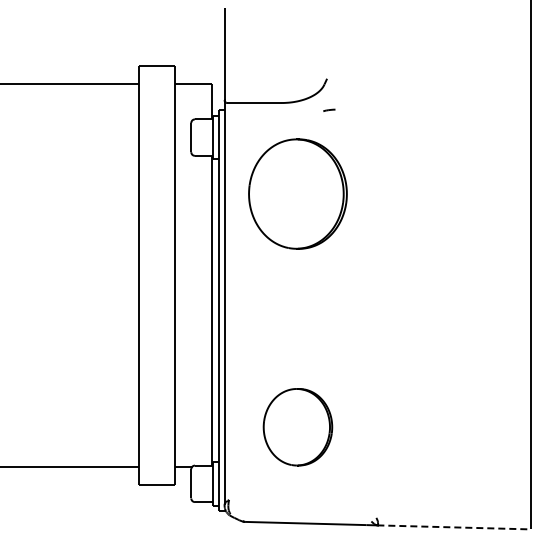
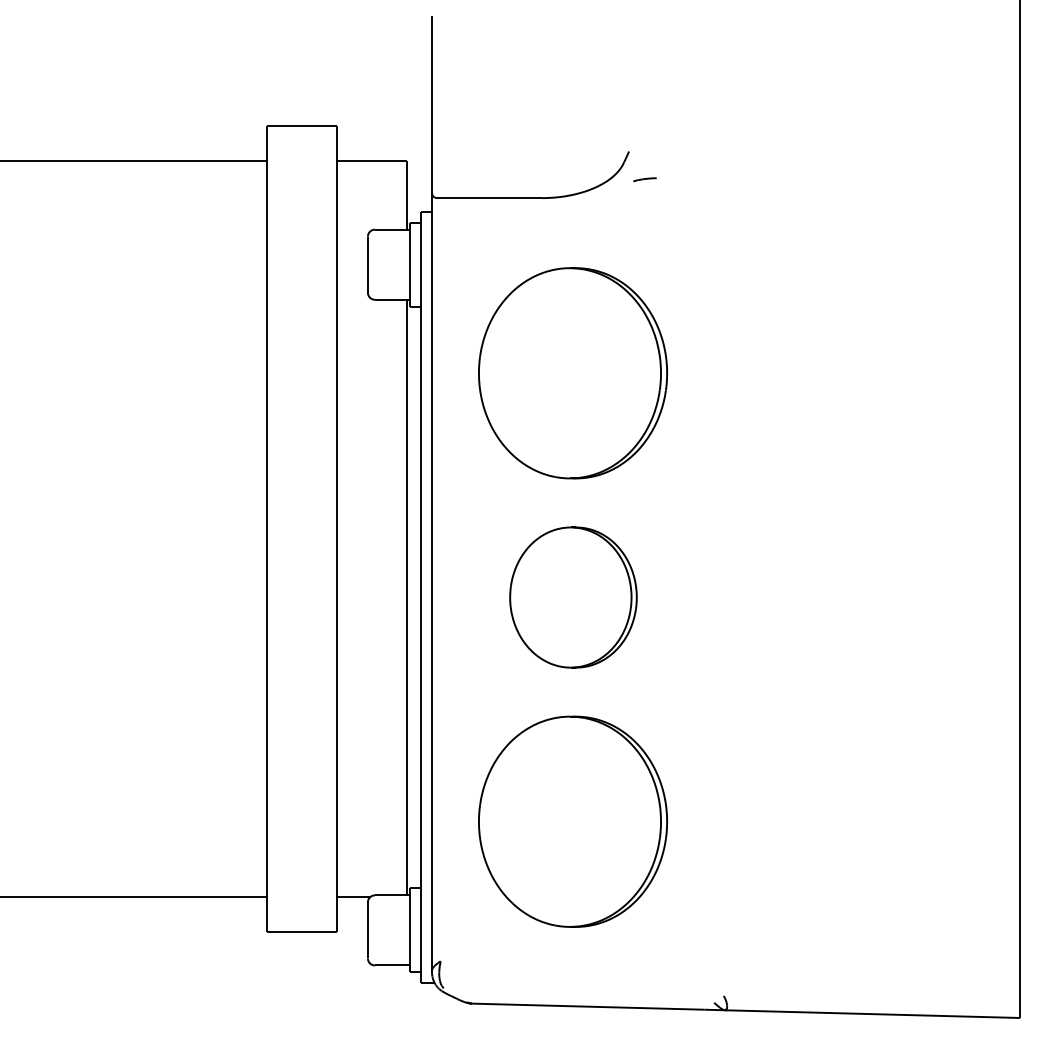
part: (329, 109) -> (645, 177), moved
part: (297, 310) -> (572, 597), added
part: (297, 426) -> (572, 820), size x1.43
line: (453, 527) -> (872, 1014), dashed -> solid

